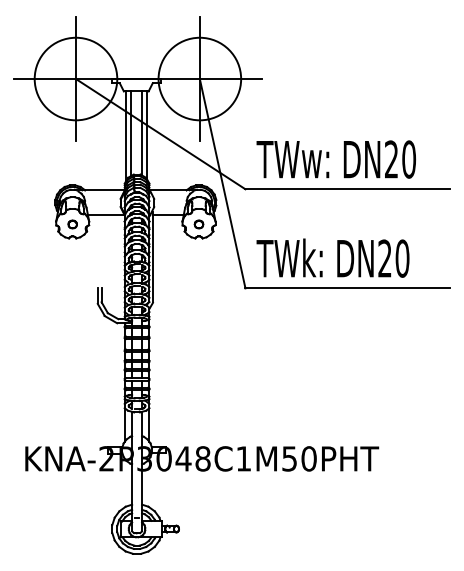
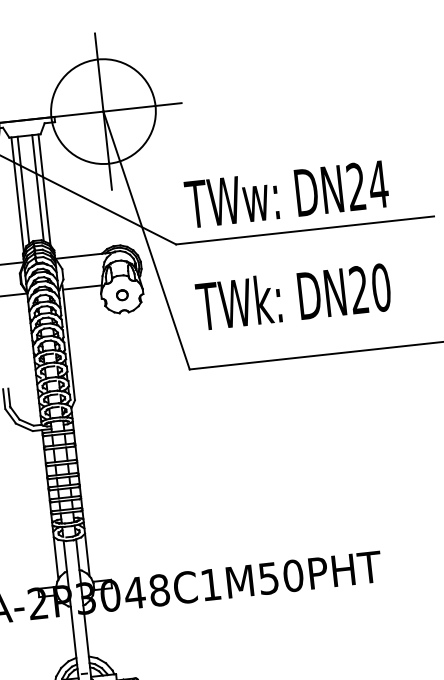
text: (408, 159) -> (377, 184), DN20 -> DN24
text: (332, 257) -> (292, 295), moved

